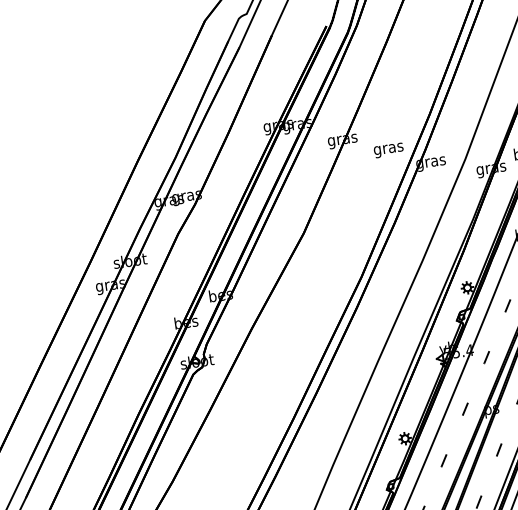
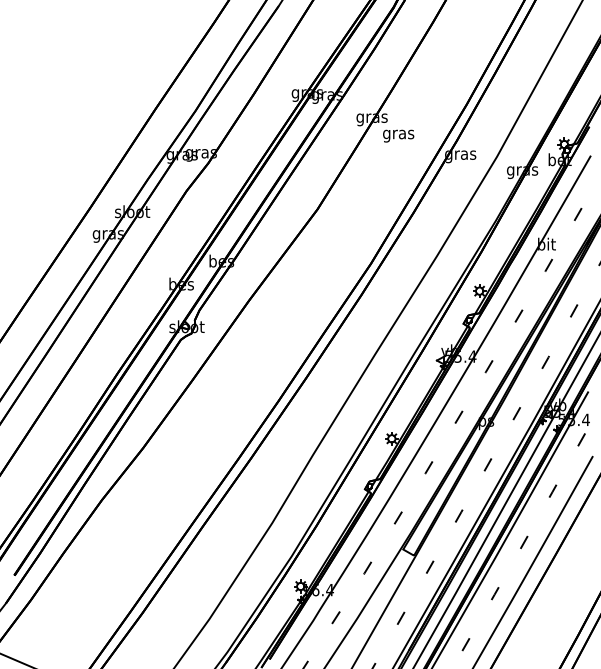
text: (388, 149) -> (398, 135), moved

